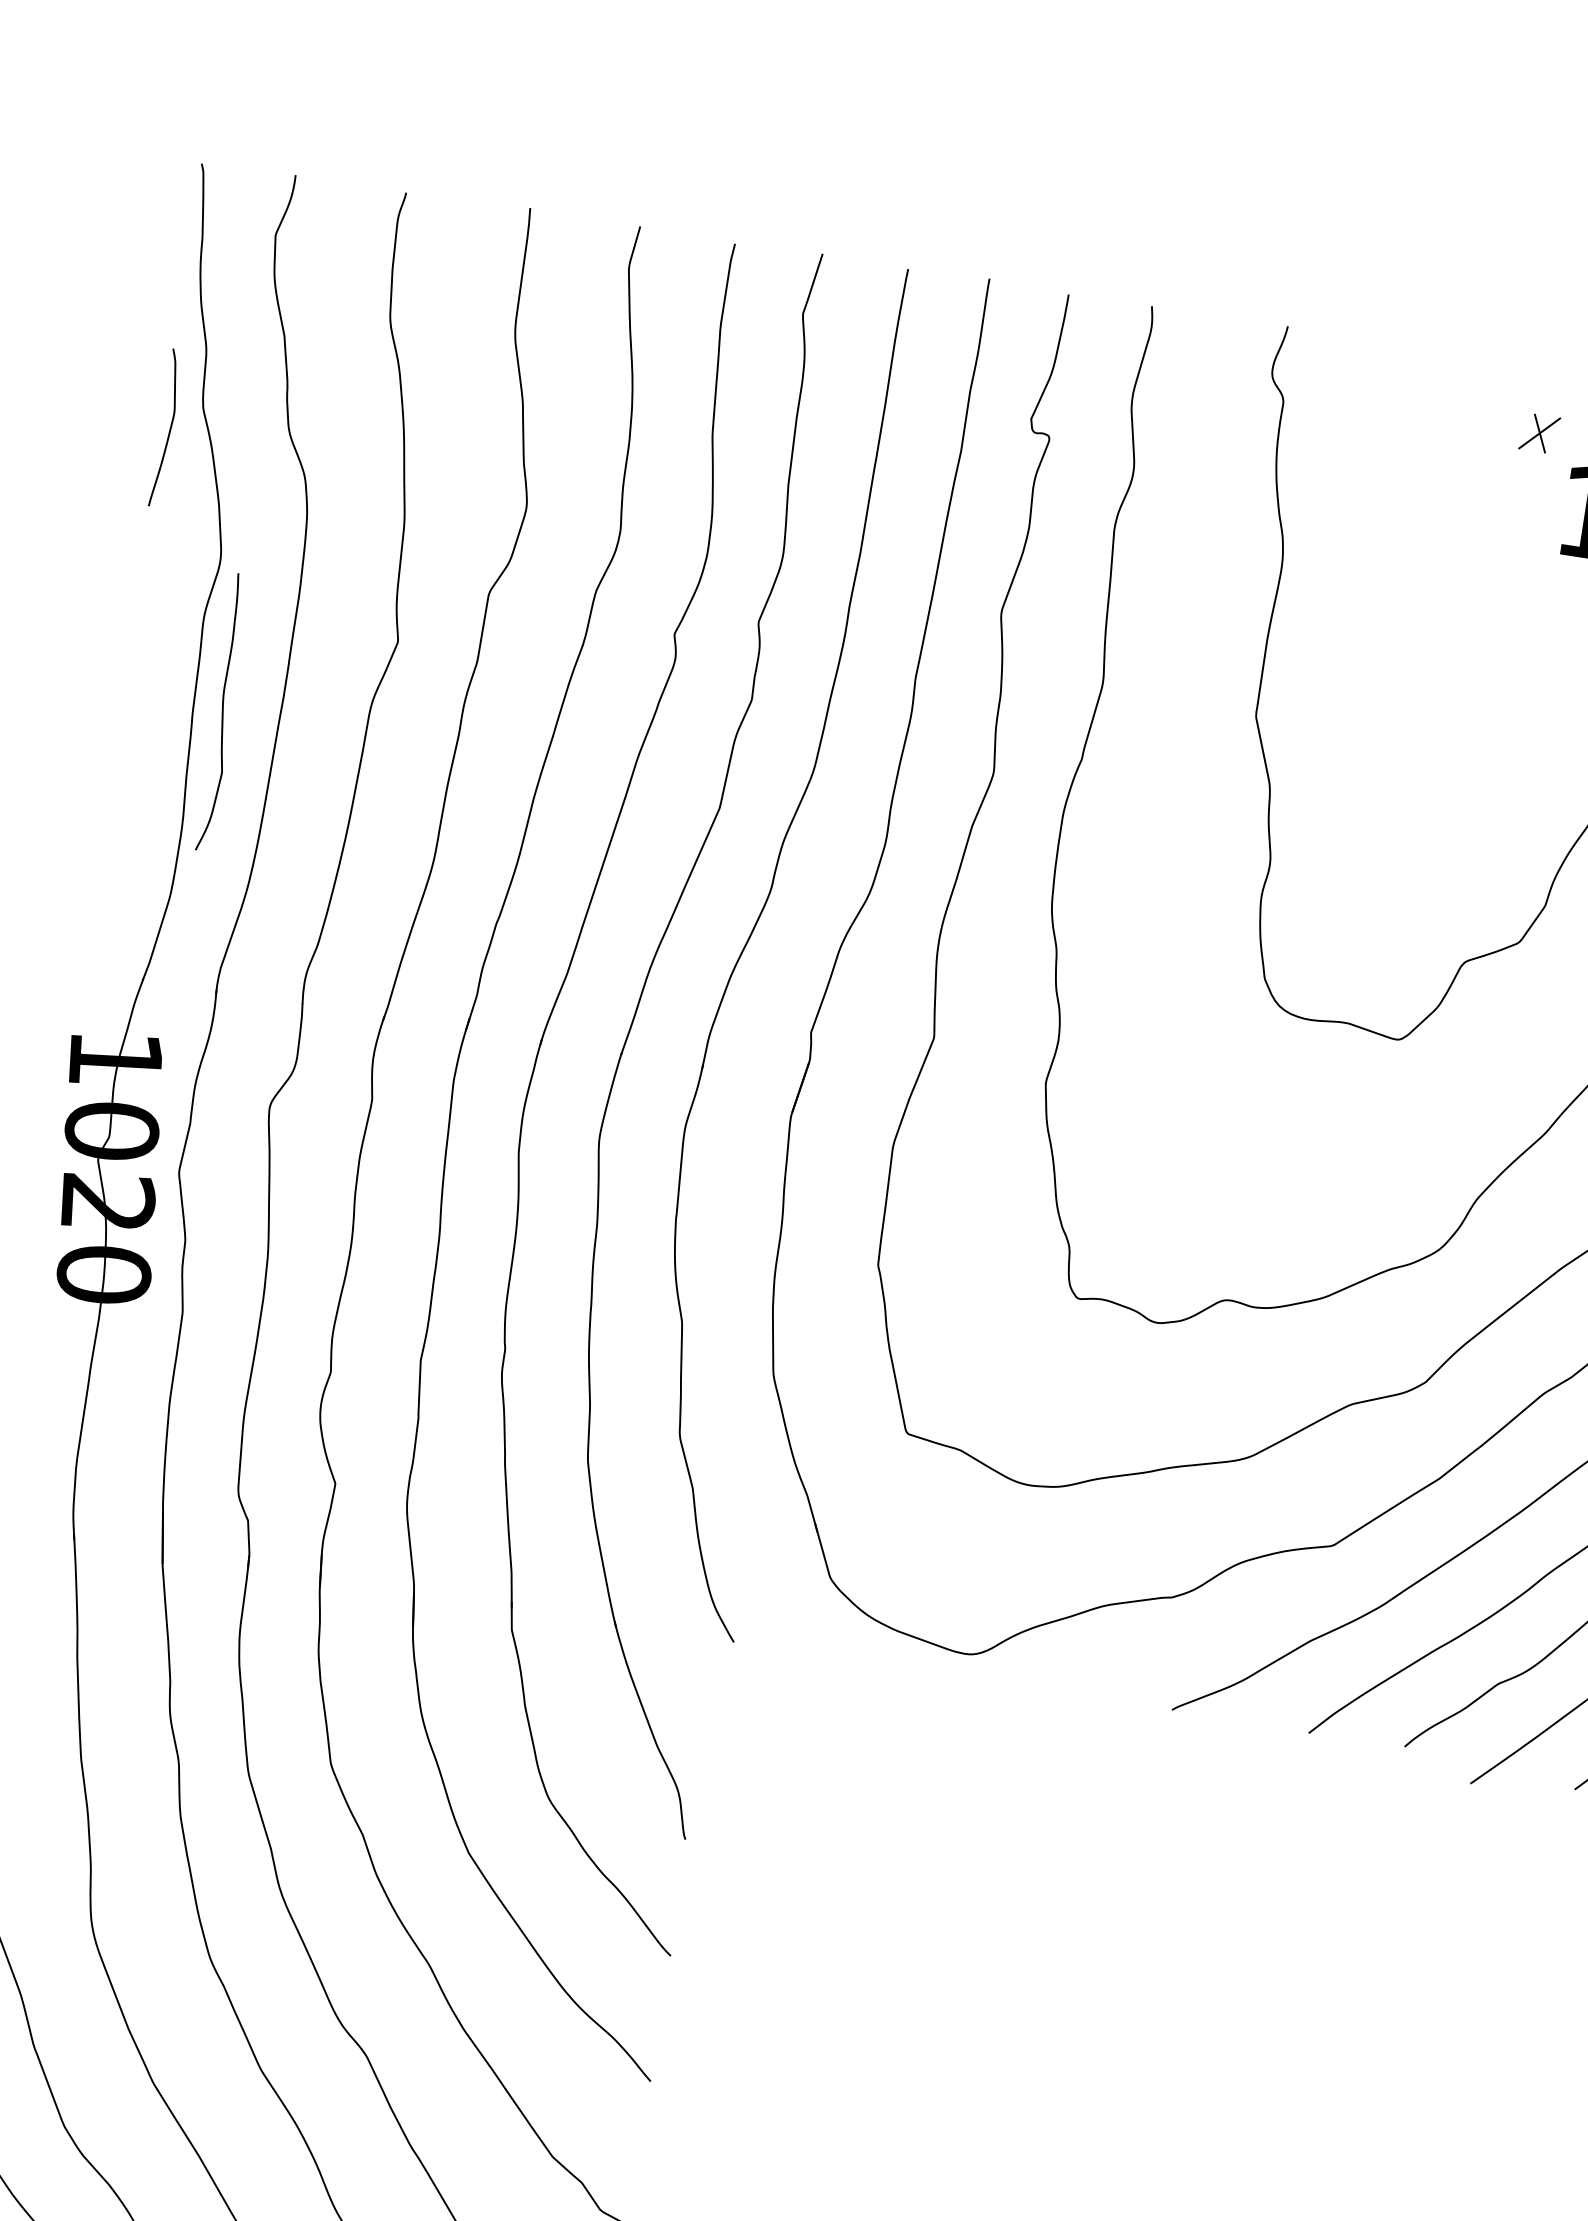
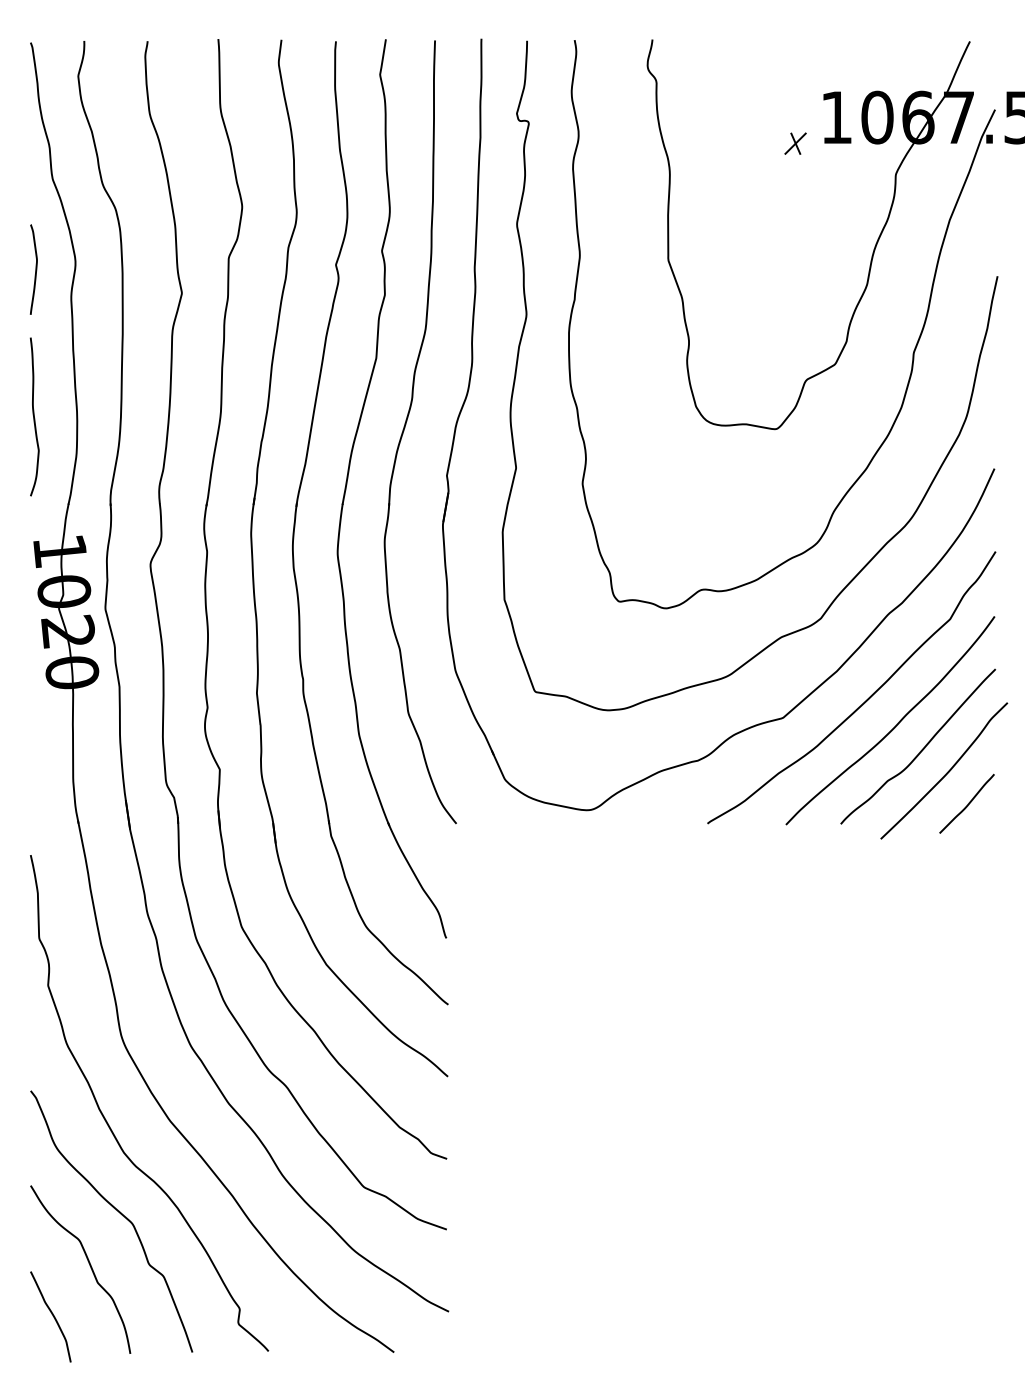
curve: (169, 428) -> (35, 269), moved
part: (1539, 433) -> (795, 143), moved
curve: (223, 711) -> (34, 416), moved

